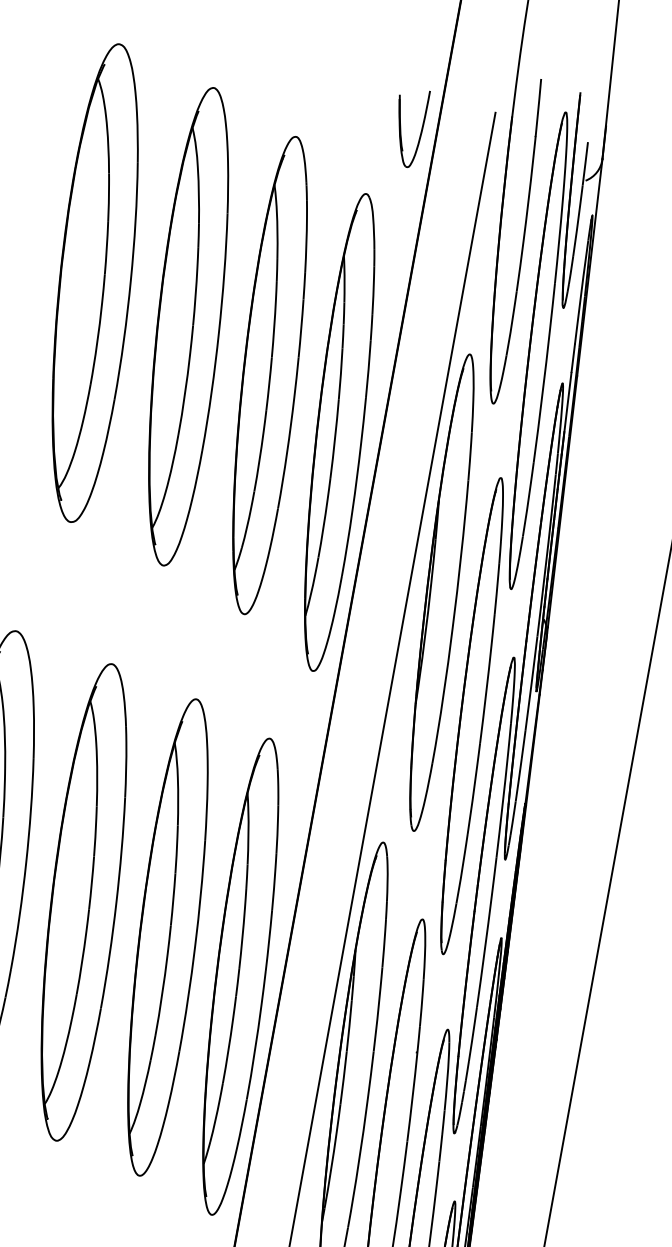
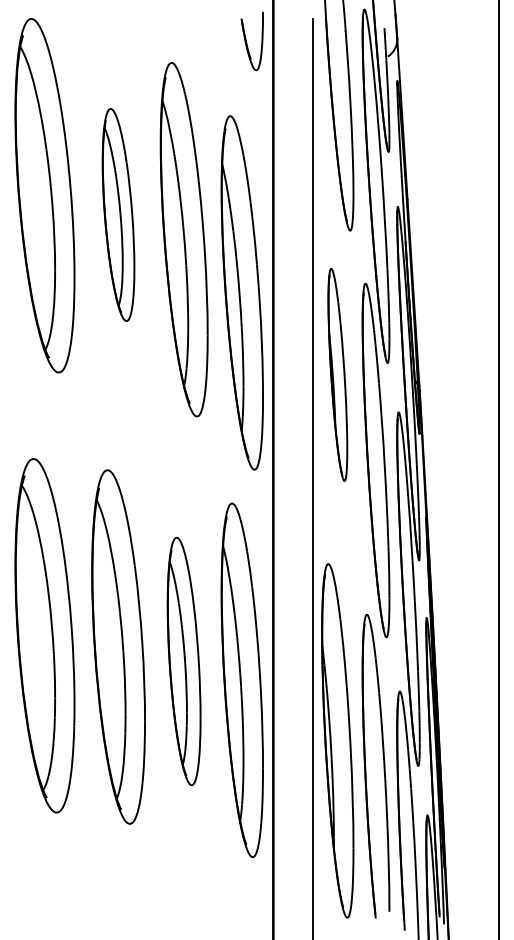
part: (188, 325) -> (118, 214), size x0.6
part: (338, 431) -> (241, 292), moved
part: (441, 592) -> (337, 374), size x0.6
part: (166, 937) -> (183, 661), size x0.7

